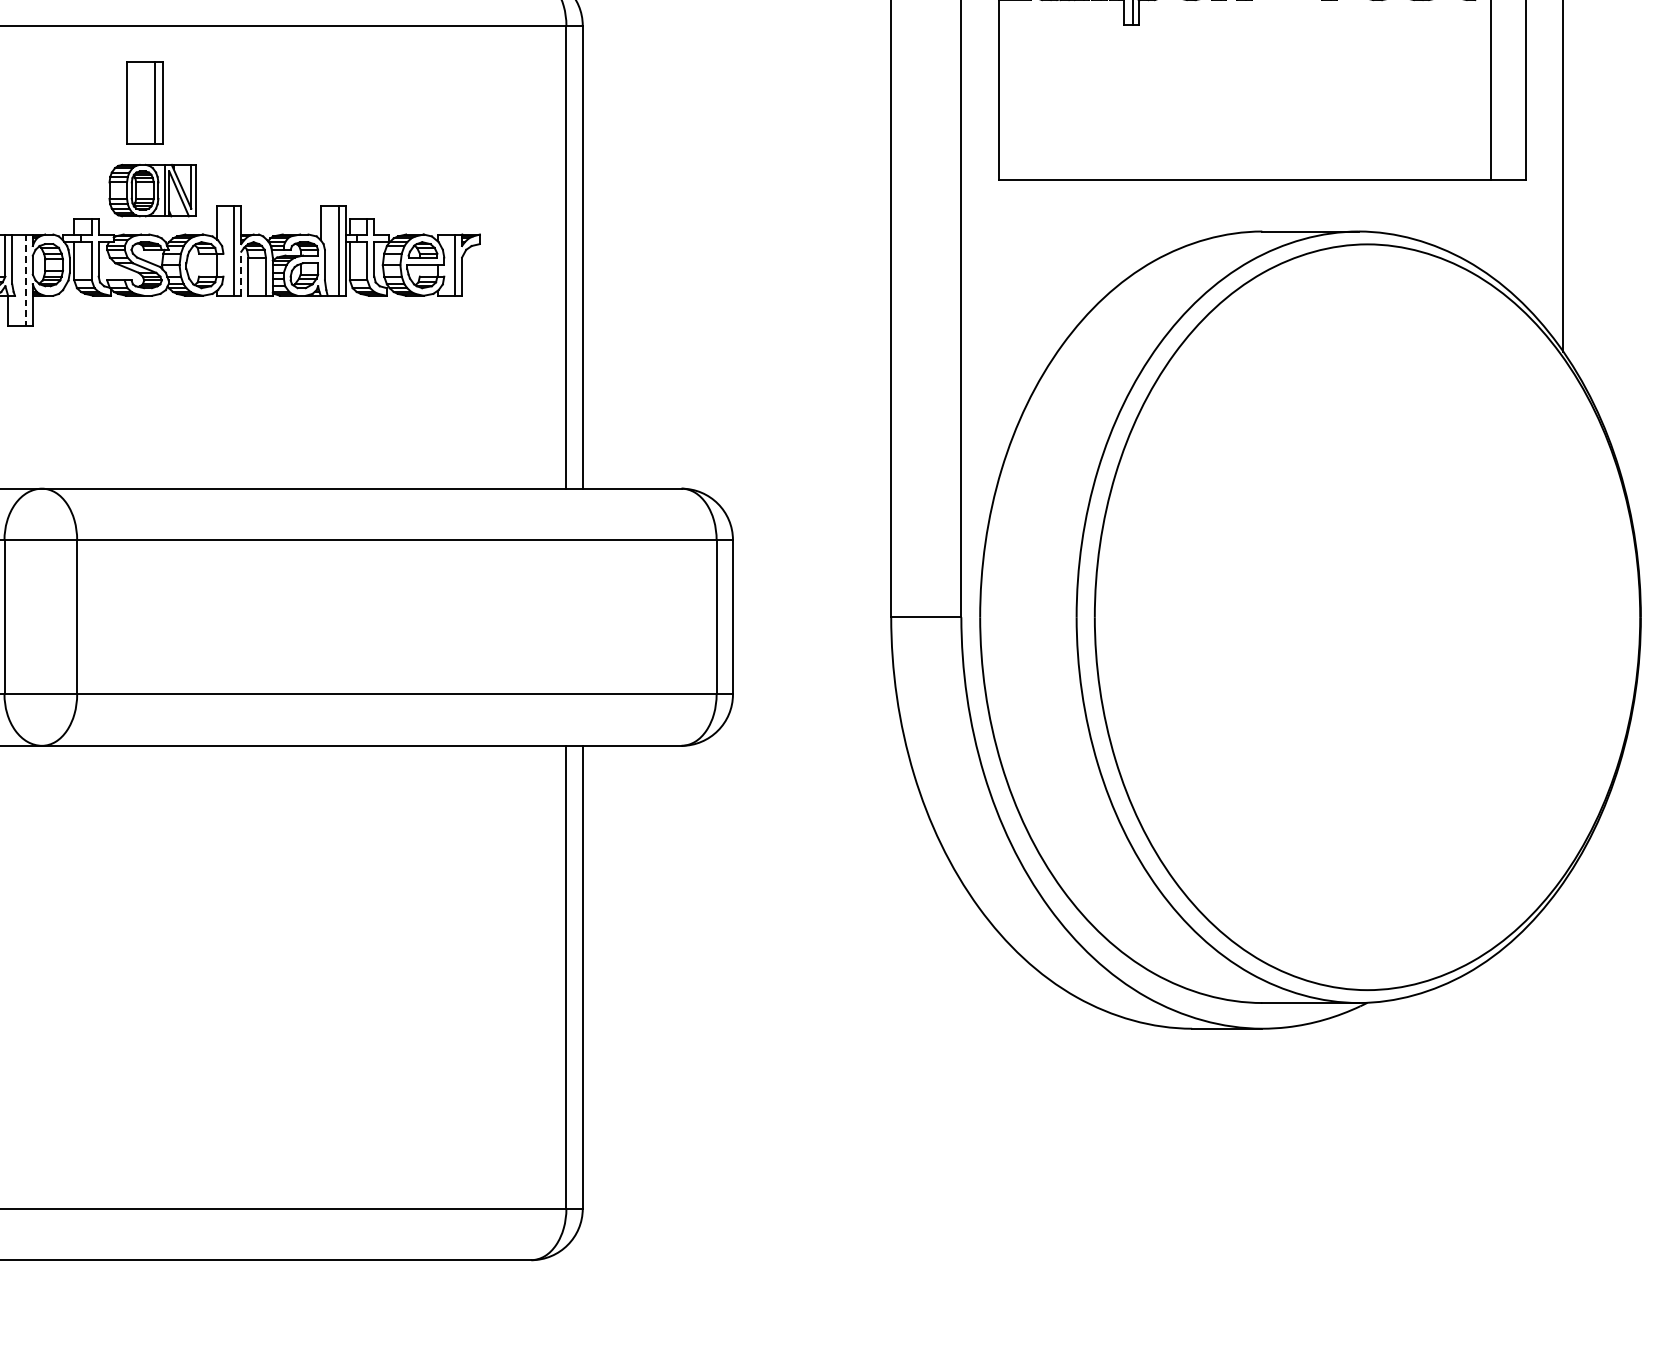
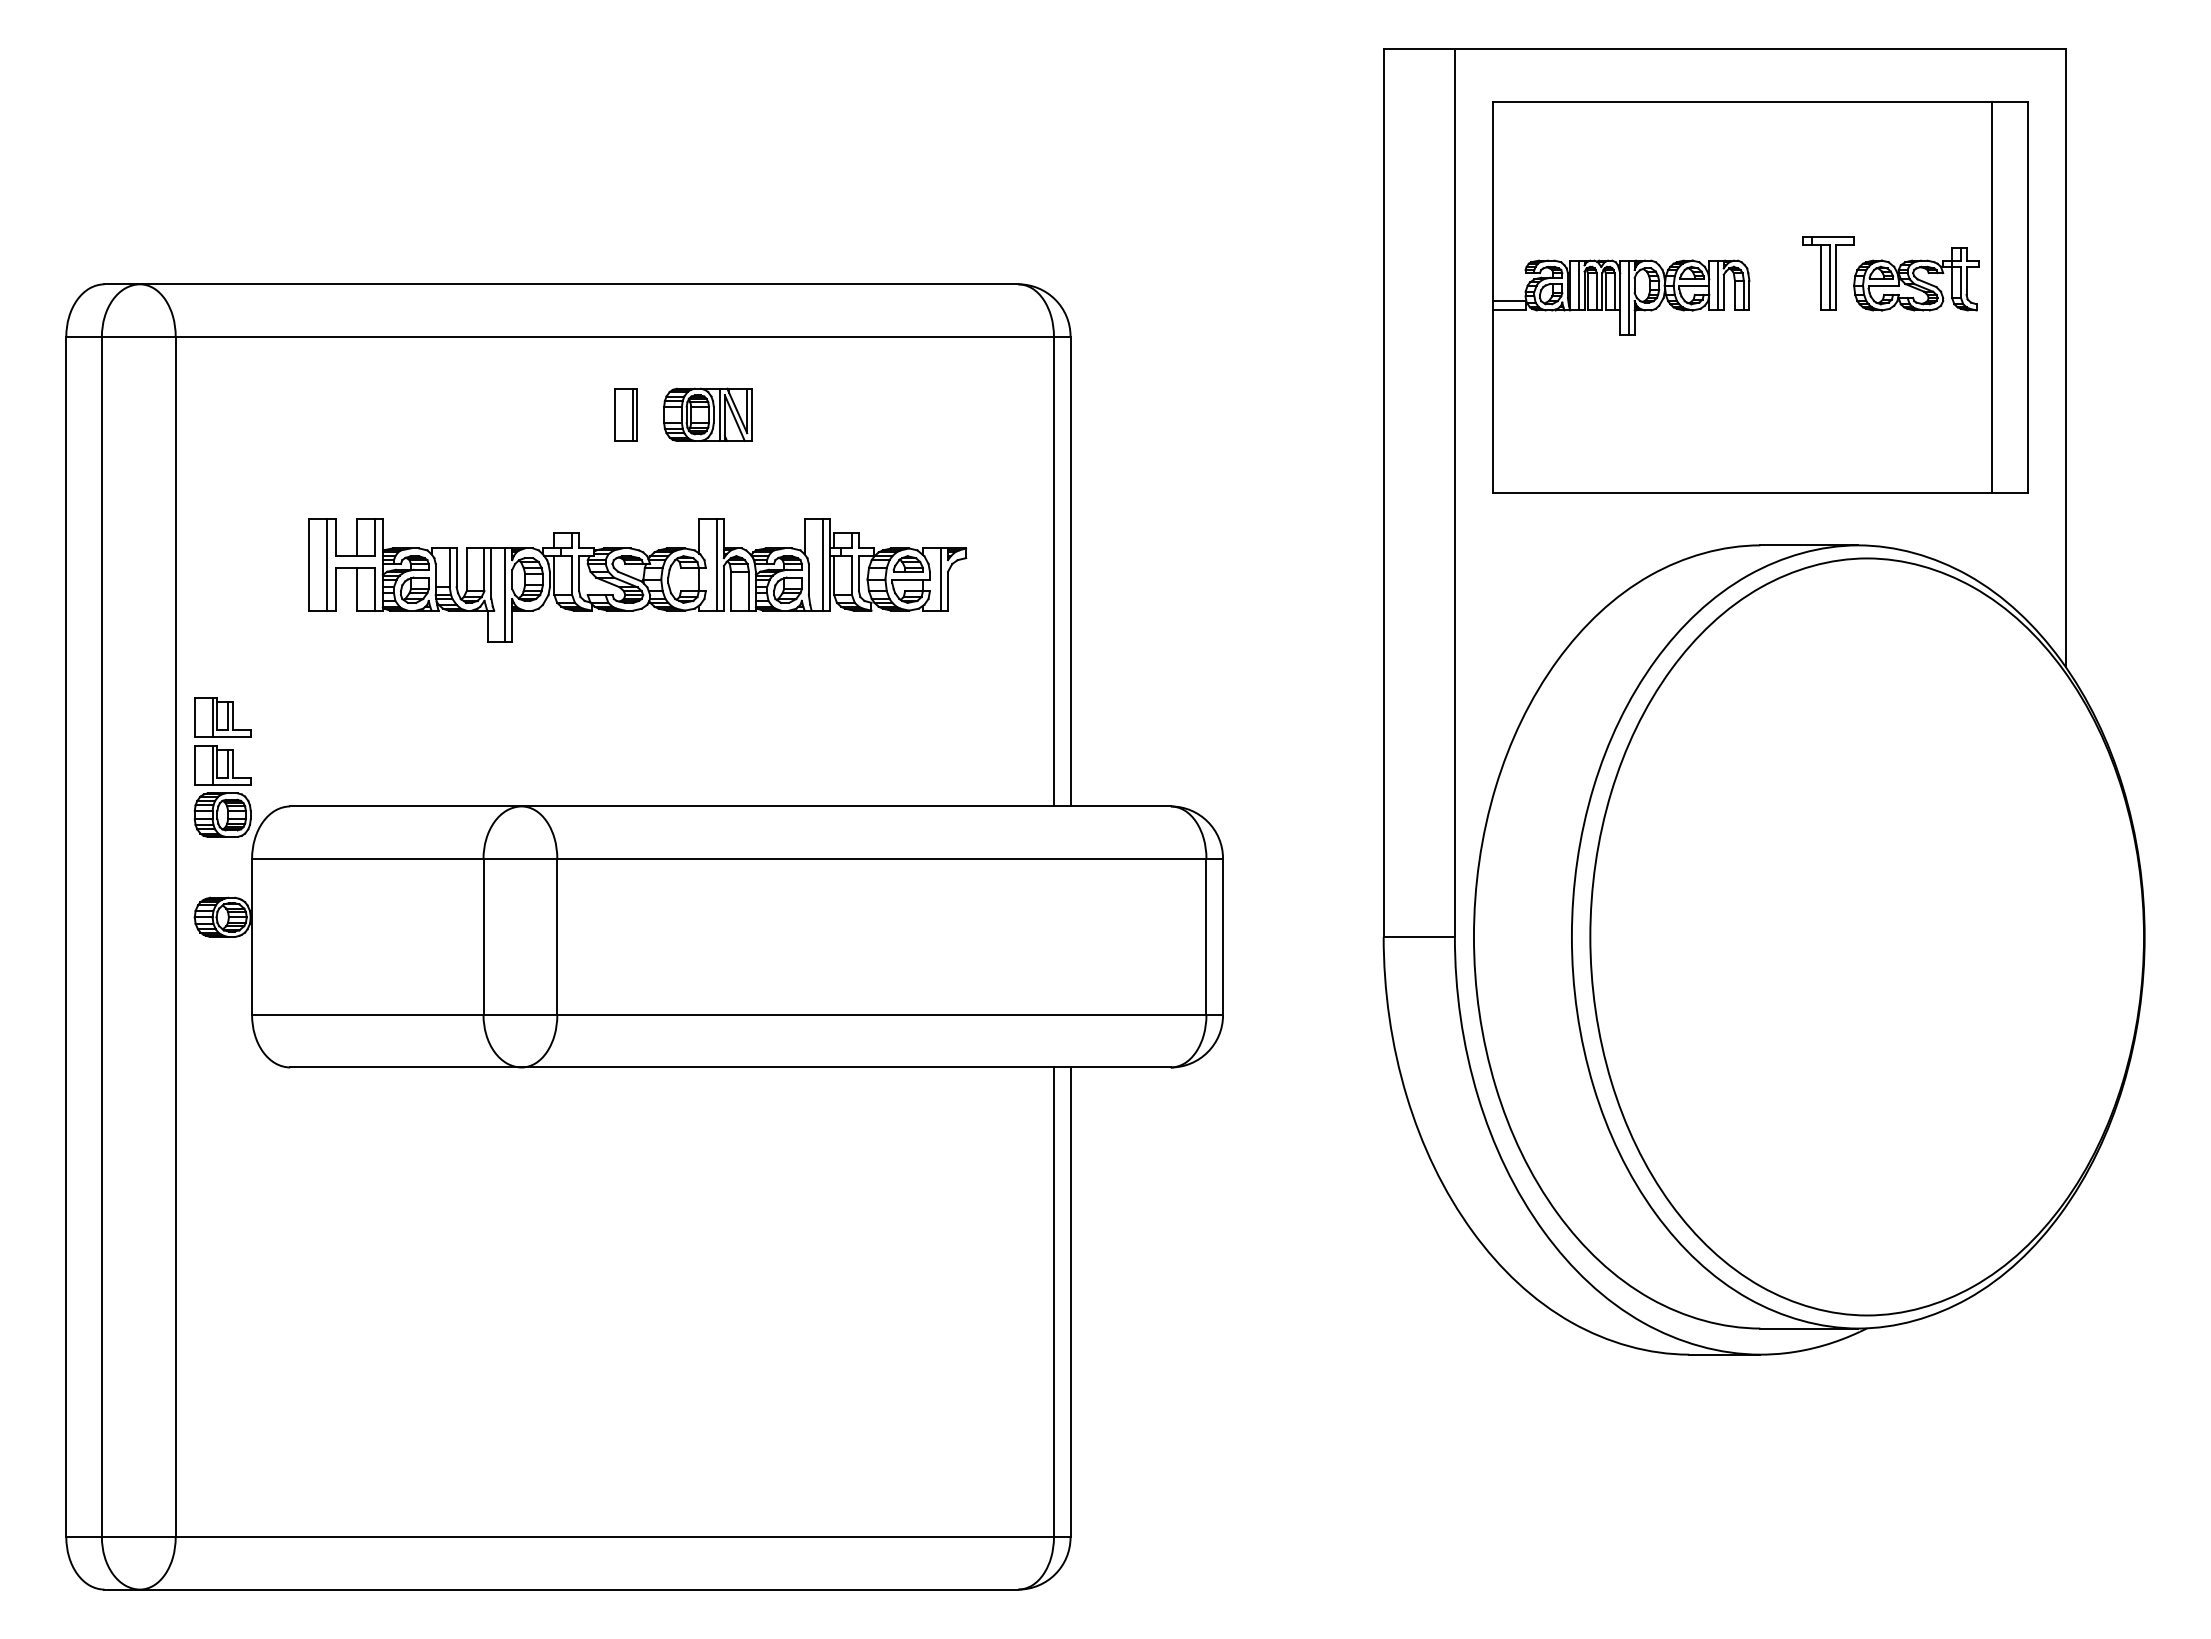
part: (144, 102) -> (625, 414), size x0.62
part: (152, 190) -> (707, 414), moved
line: (240, 273) -> (723, 587), dashed -> solid
line: (26, 280) -> (505, 595), dashed -> solid

